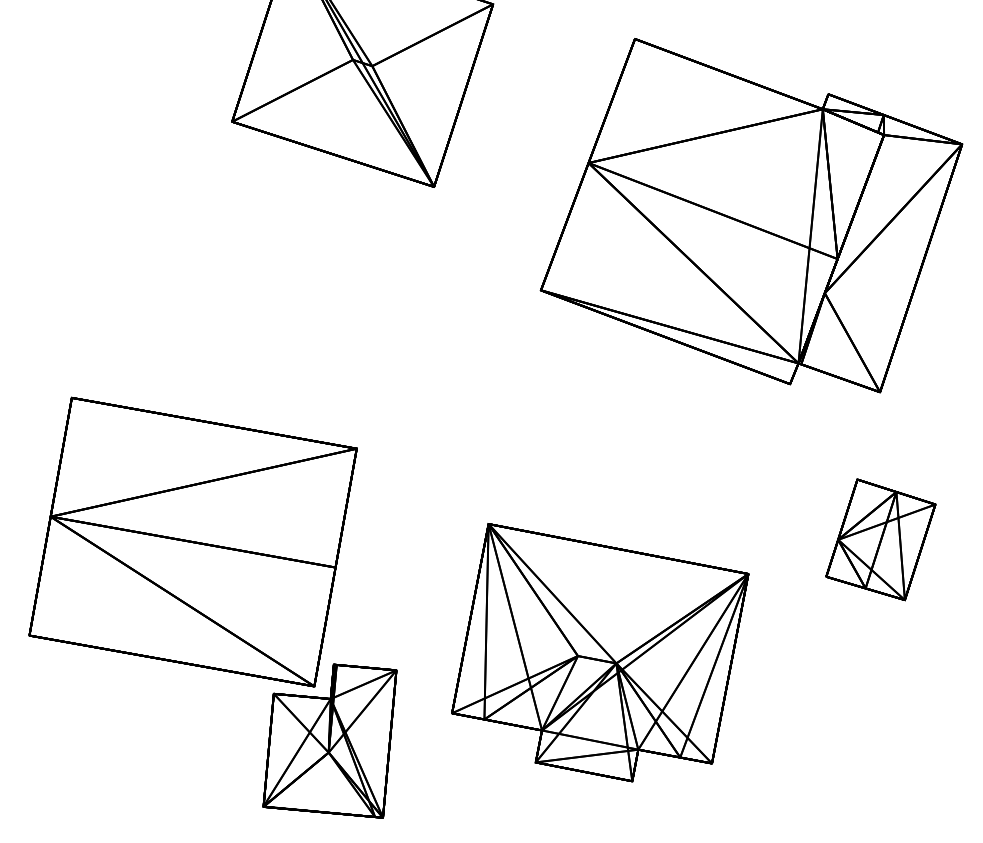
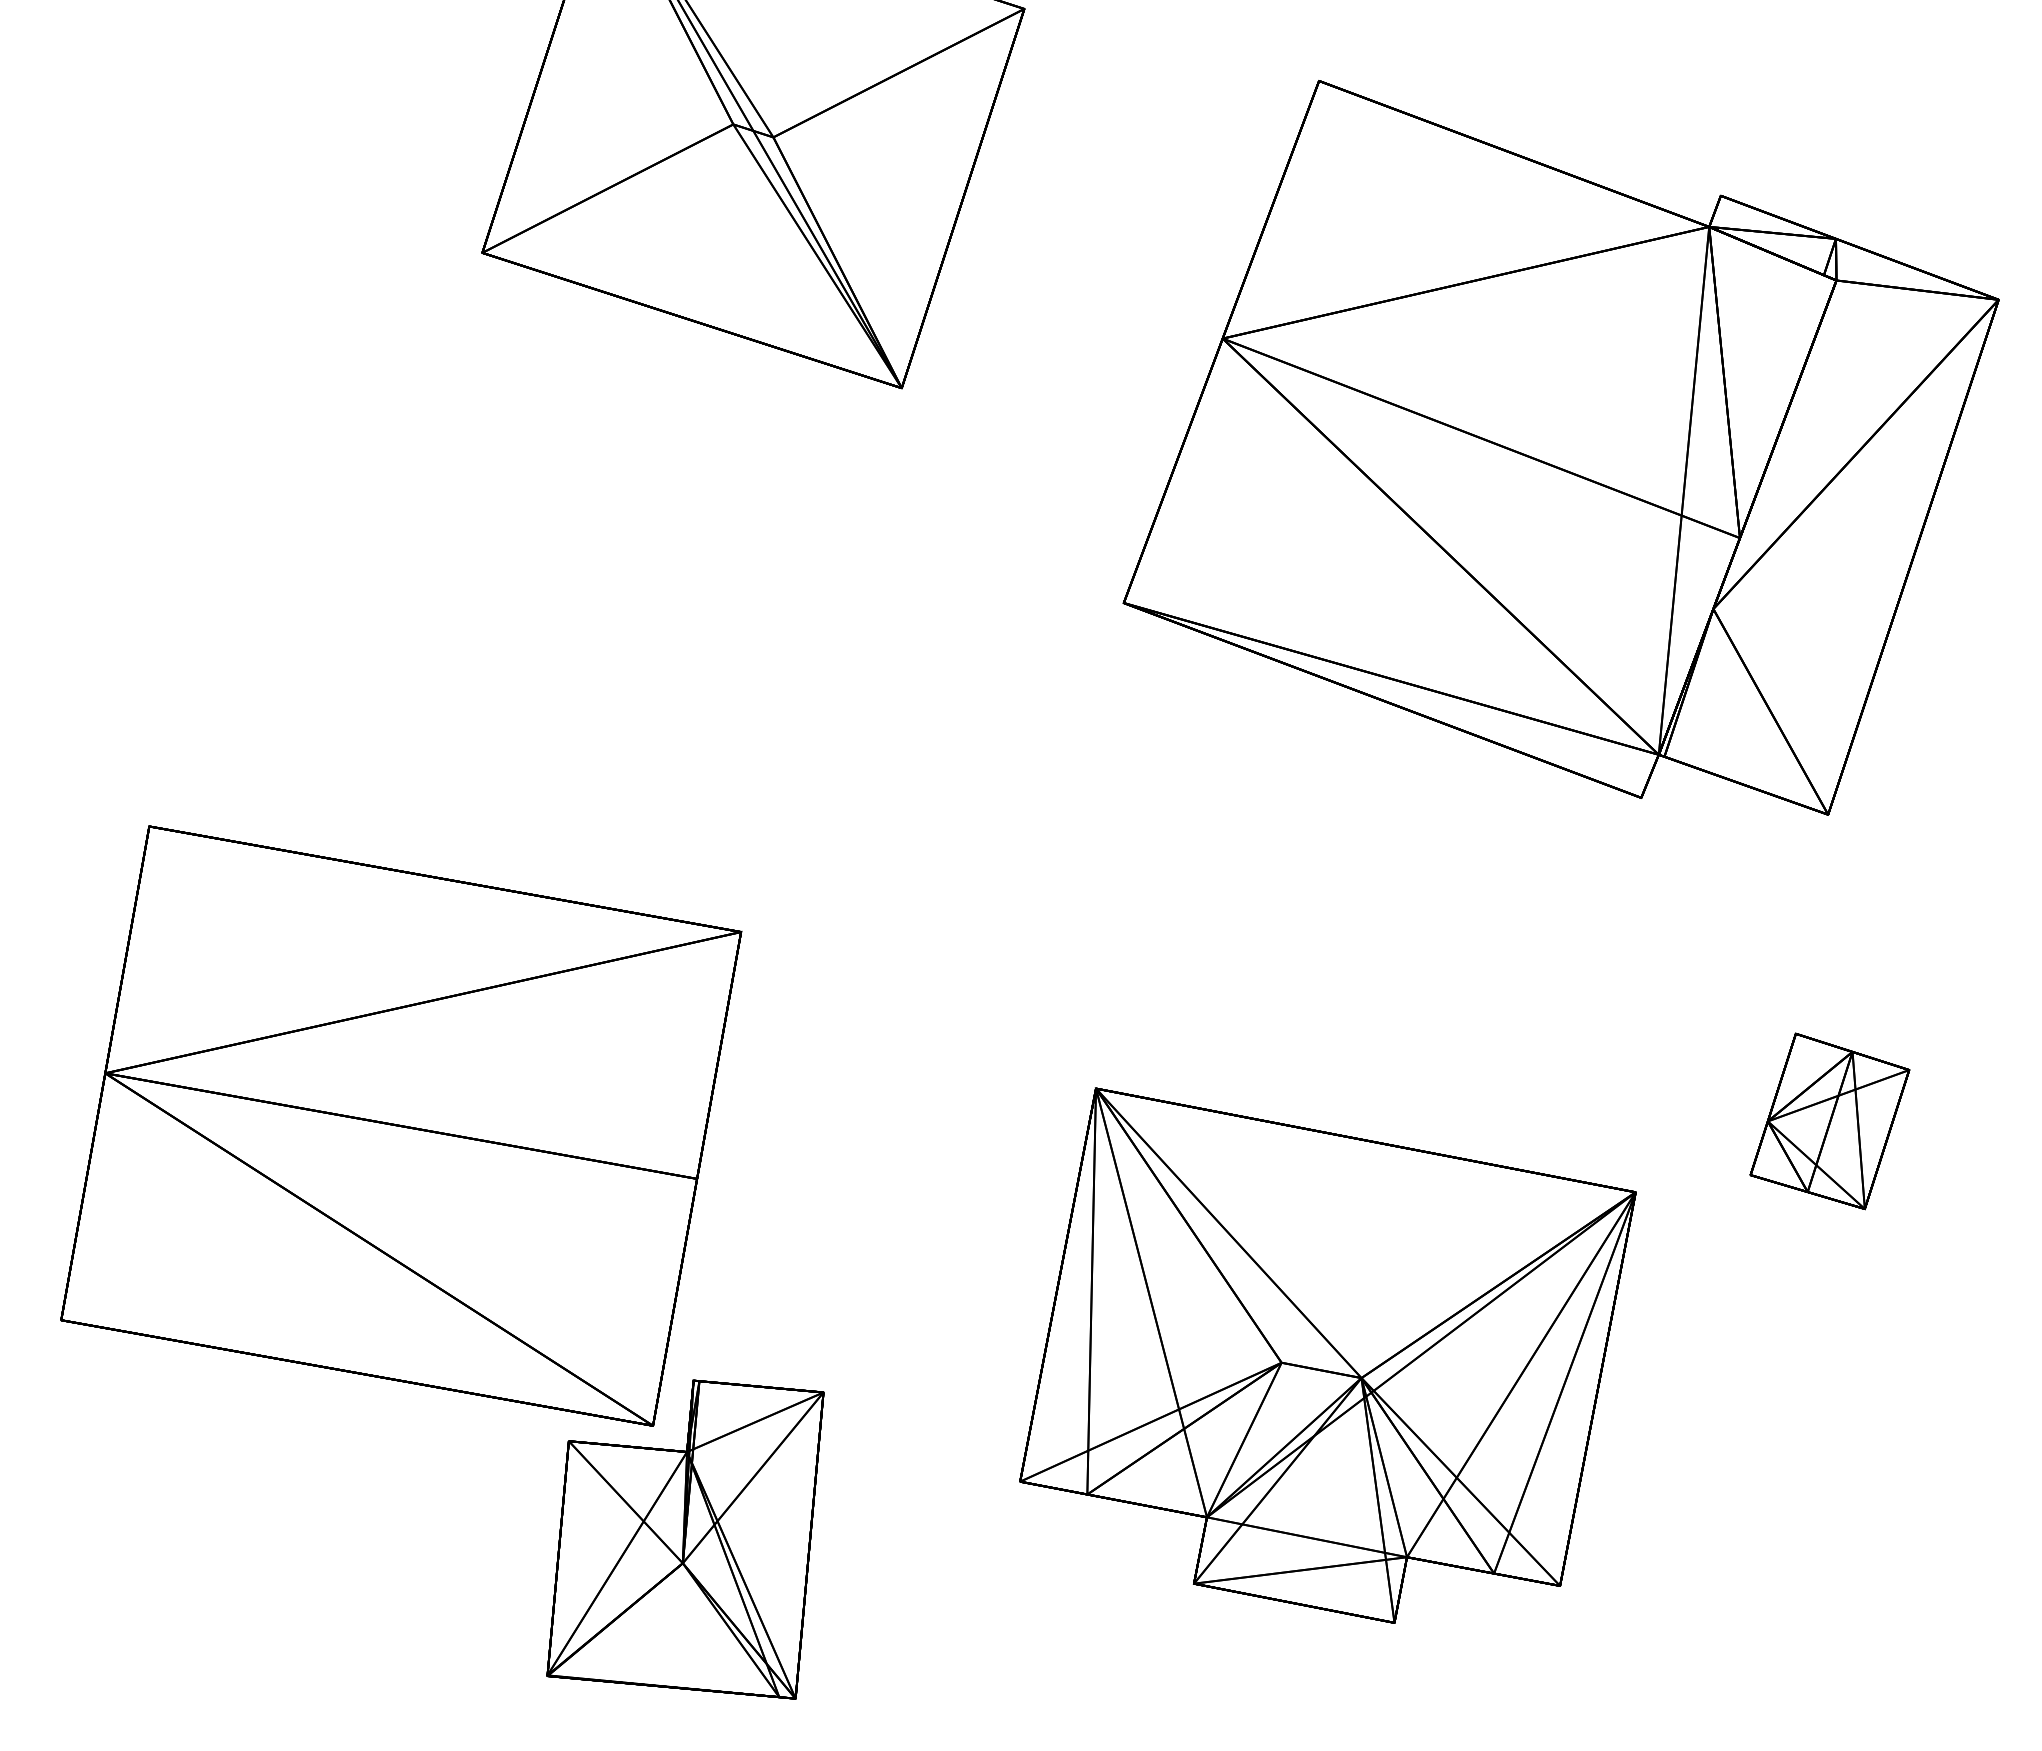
part: (880, 539) -> (1829, 1120), size x0.7
part: (600, 652) -> (1328, 1355), moved

